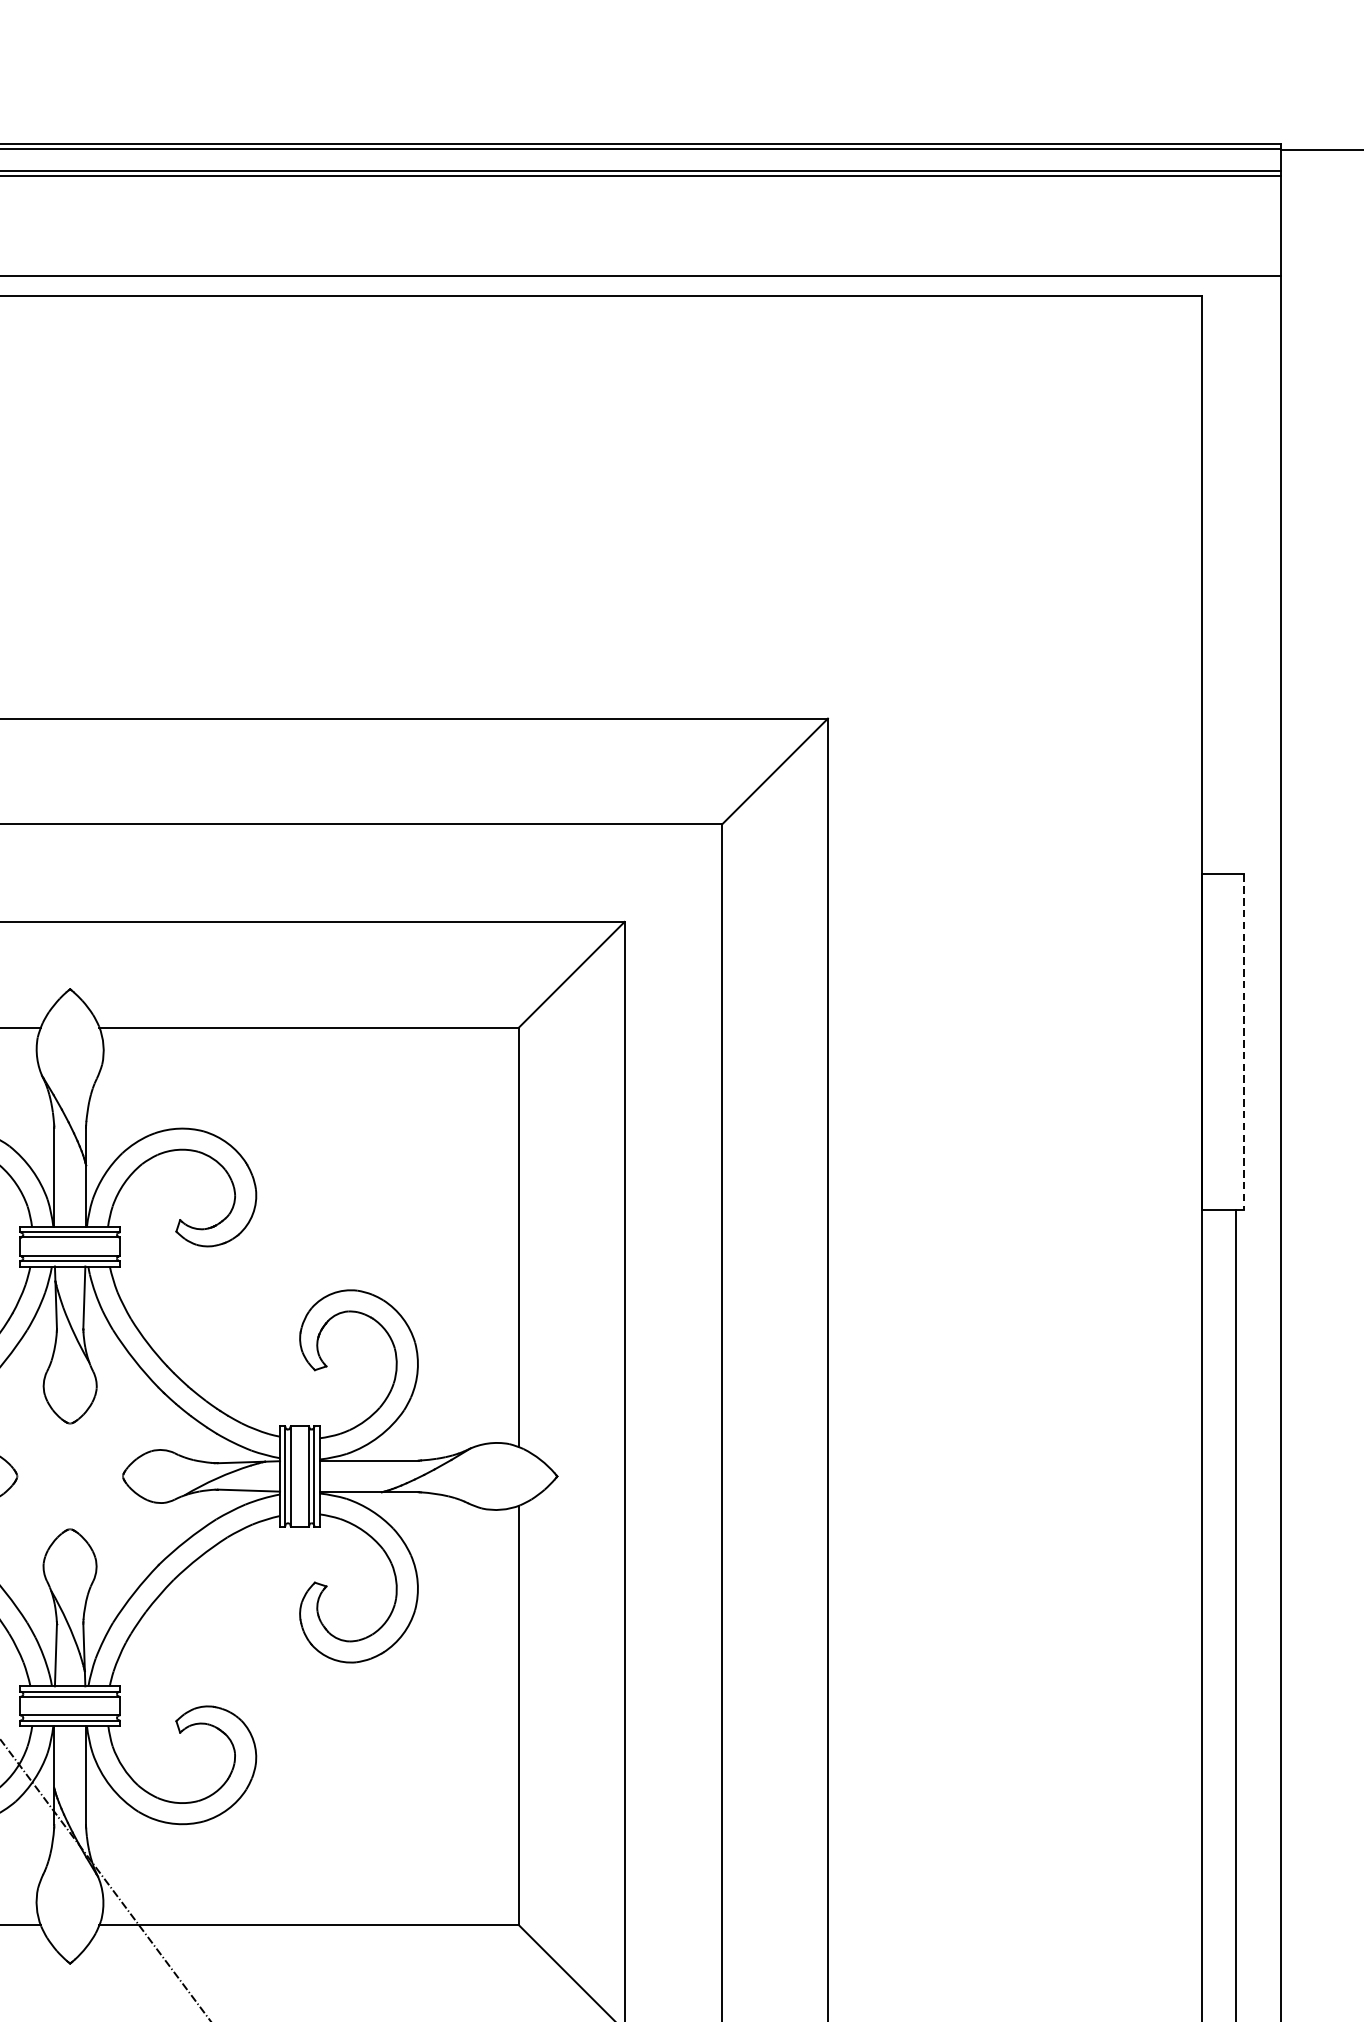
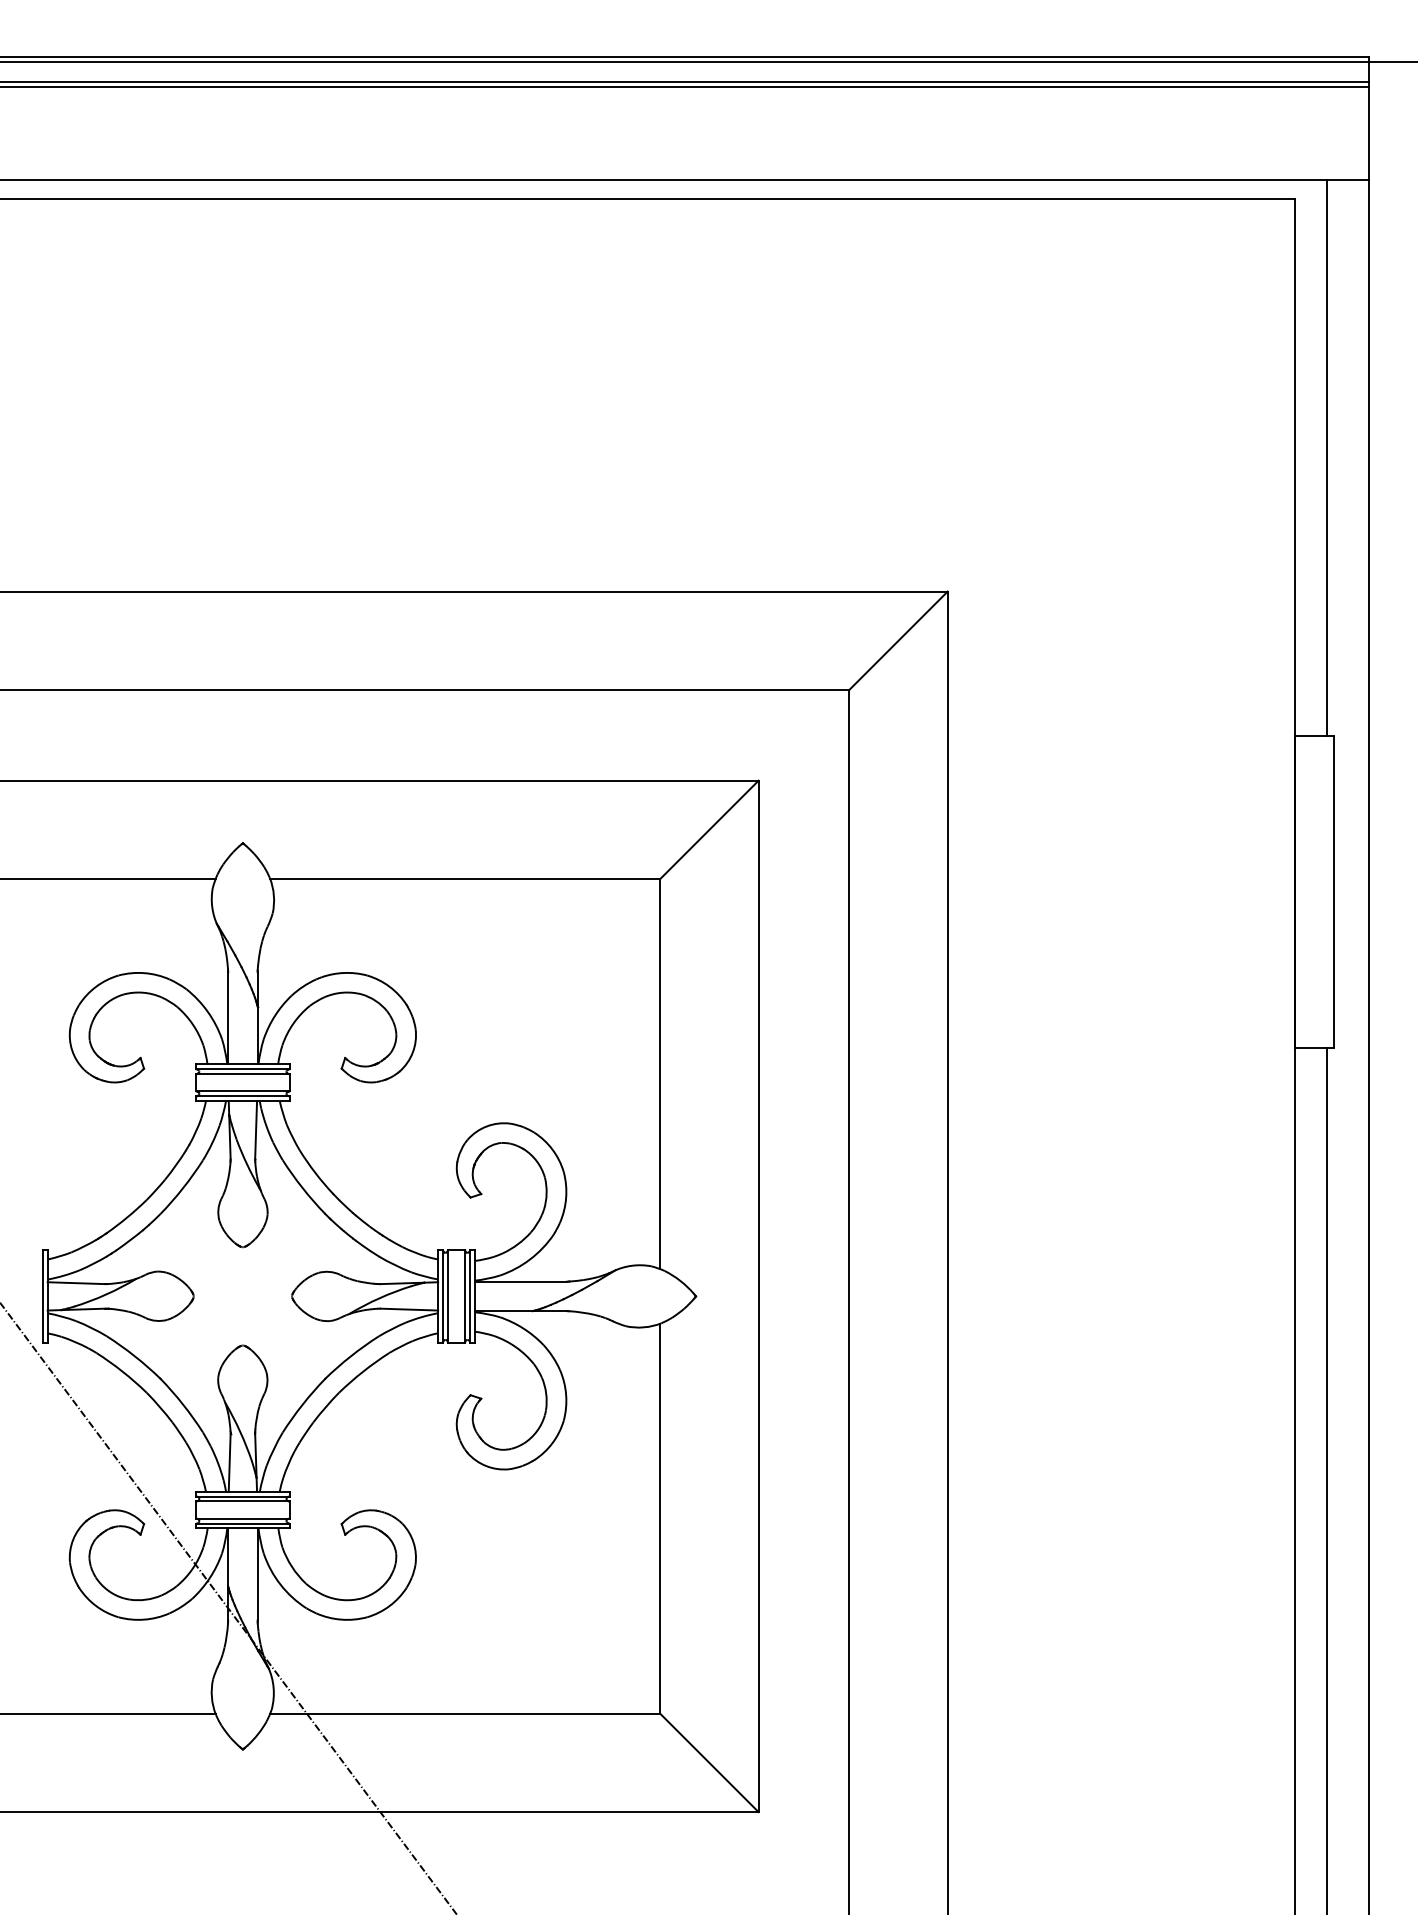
line: (1236, 575) -> (1327, 458), added
line: (1243, 1042) -> (1334, 892), dashed -> solid

